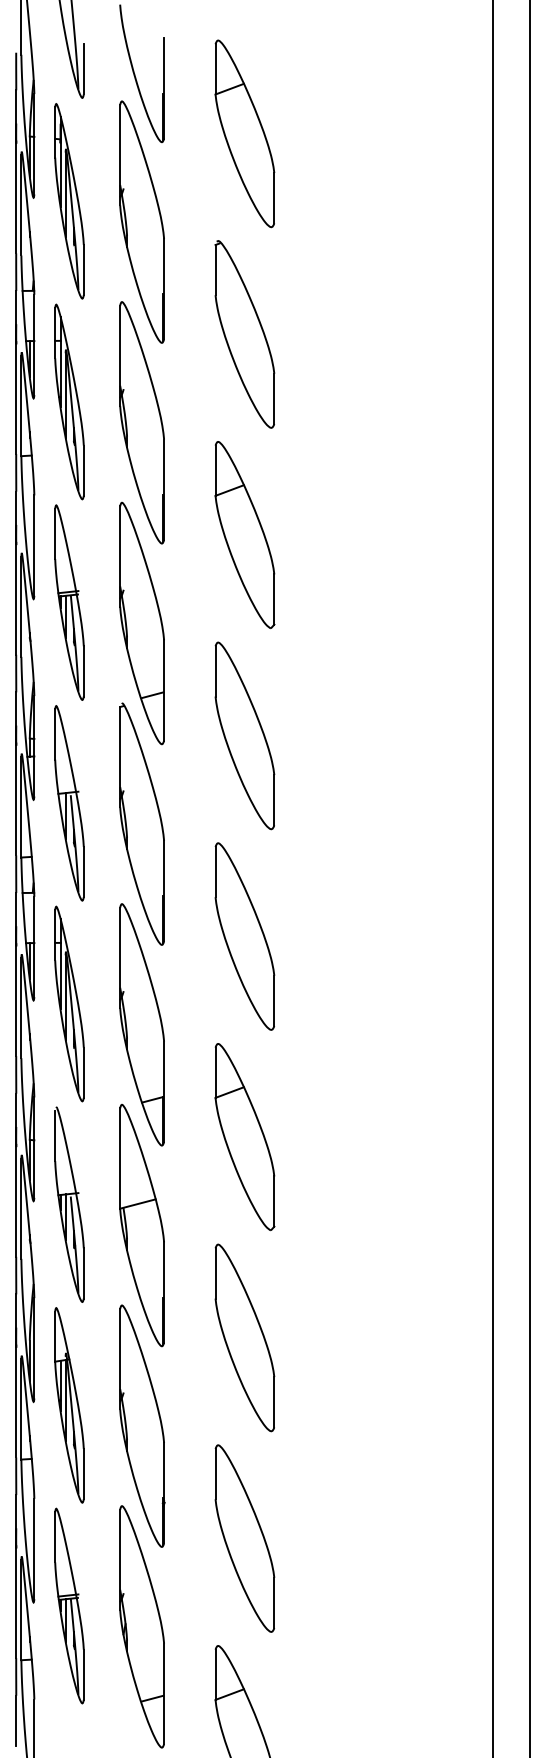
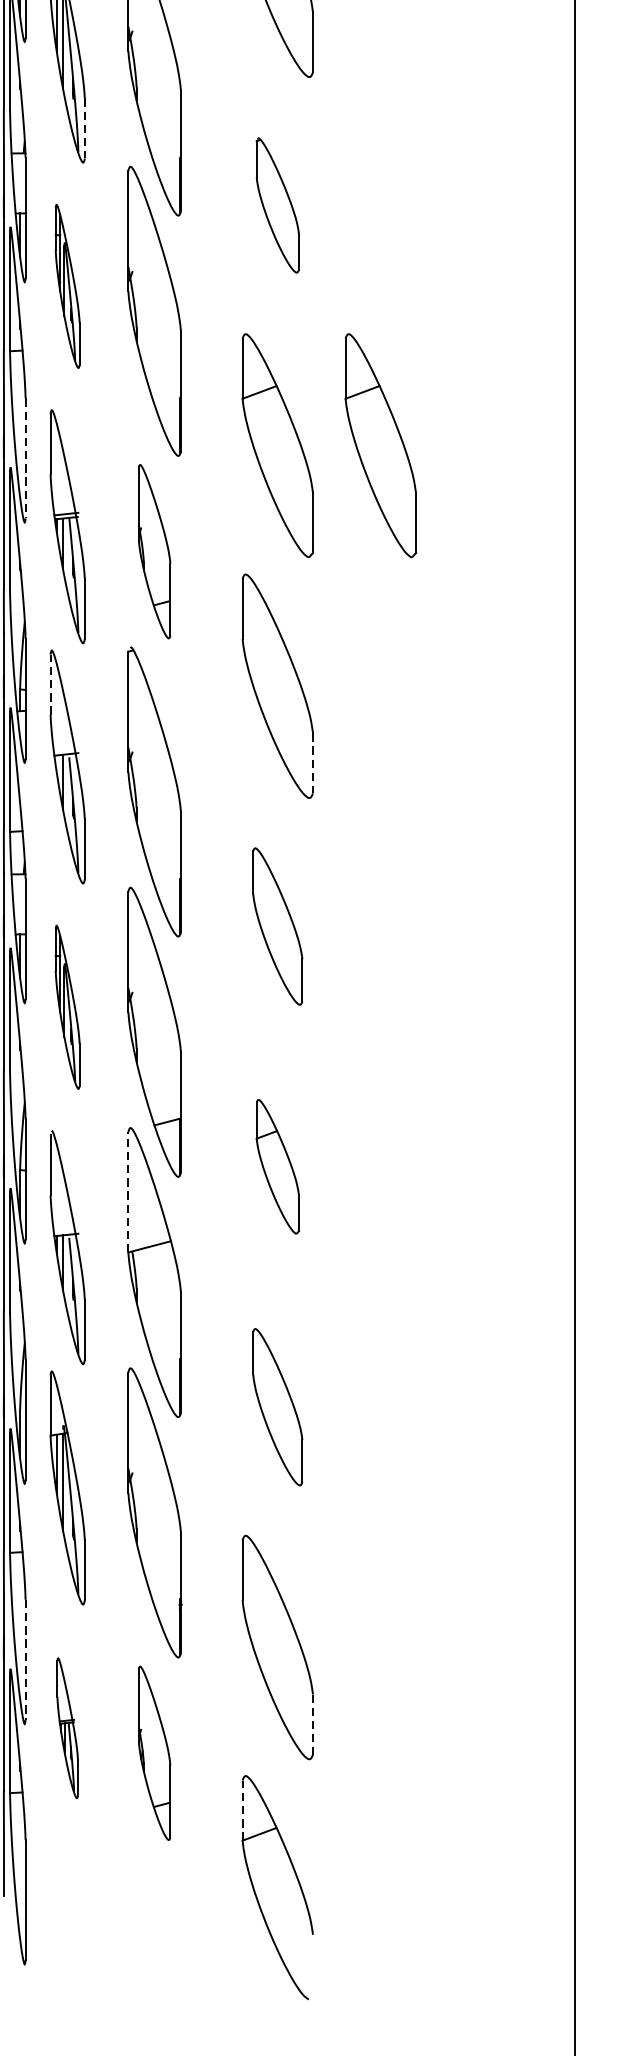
line: (83, 270) -> (84, 128), solid -> dashed
part: (244, 334) -> (277, 205), size x0.6
part: (69, 401) -> (67, 285), size x0.7
part: (330, 534) -> (380, 445), added
line: (34, 546) -> (25, 459), solid -> dashed
part: (141, 623) -> (153, 551), size x0.6
line: (55, 734) -> (50, 684), solid -> dashed
line: (274, 800) -> (313, 763), solid -> dashed
part: (244, 936) -> (277, 926), size x0.7
part: (69, 1003) -> (67, 1006), size x0.7
part: (244, 1137) -> (277, 1167), size x0.6
line: (120, 1158) -> (128, 1192), solid -> dashed
part: (244, 1337) -> (277, 1406), size x0.7
line: (34, 1549) -> (25, 1660), solid -> dashed
line: (274, 1603) -> (313, 1725), solid -> dashed
part: (69, 1605) -> (67, 1727), size x0.6
part: (141, 1626) -> (153, 1752), size x0.6
line: (215, 1674) -> (242, 1810), solid -> dashed

